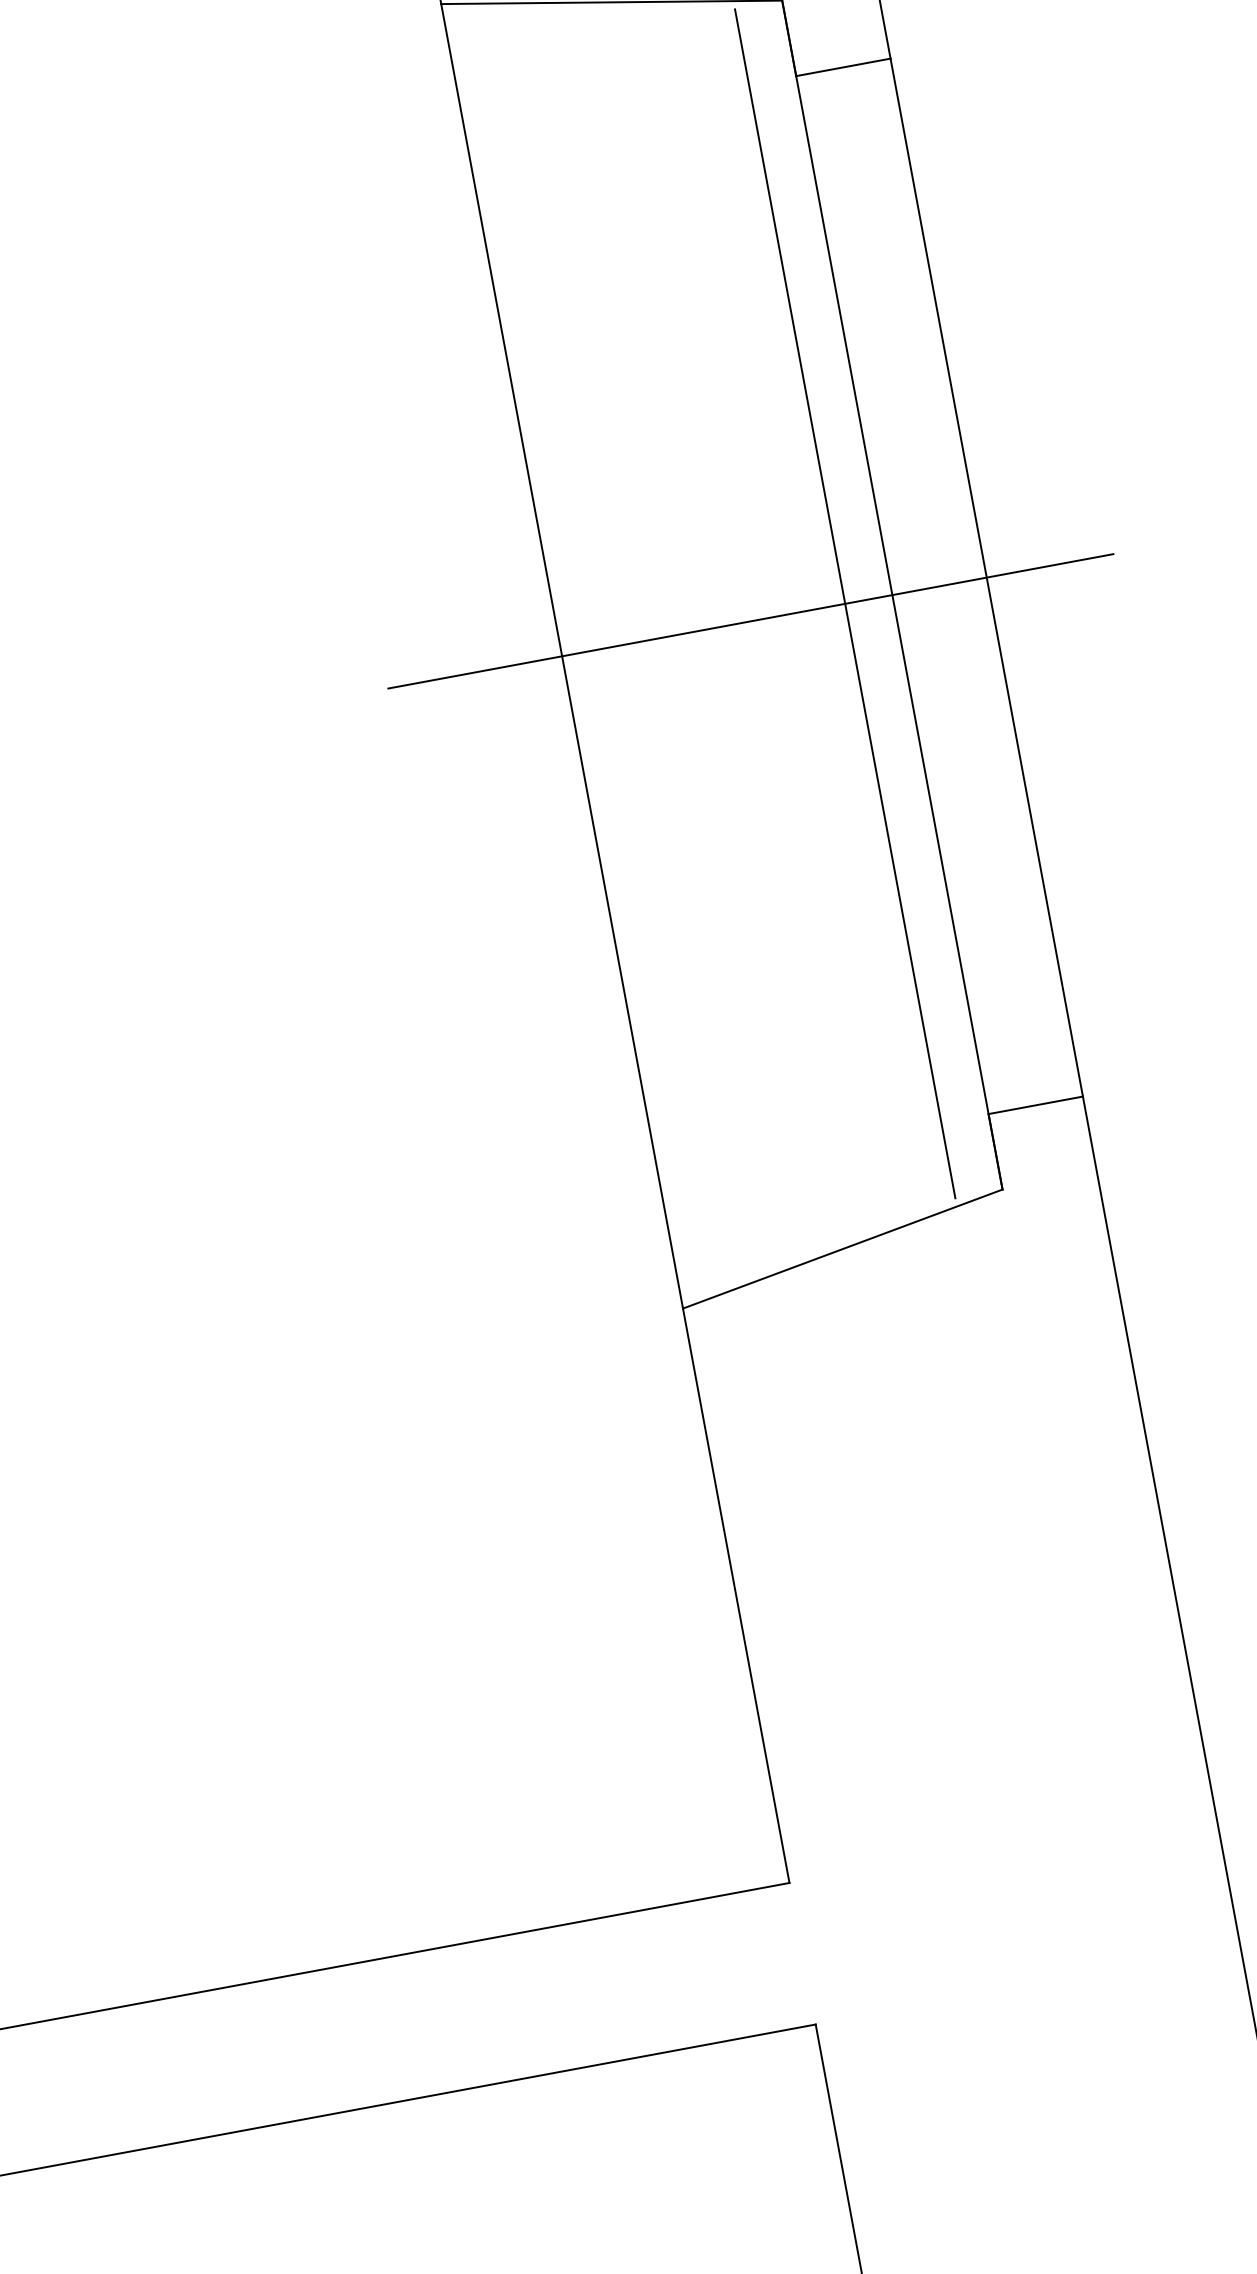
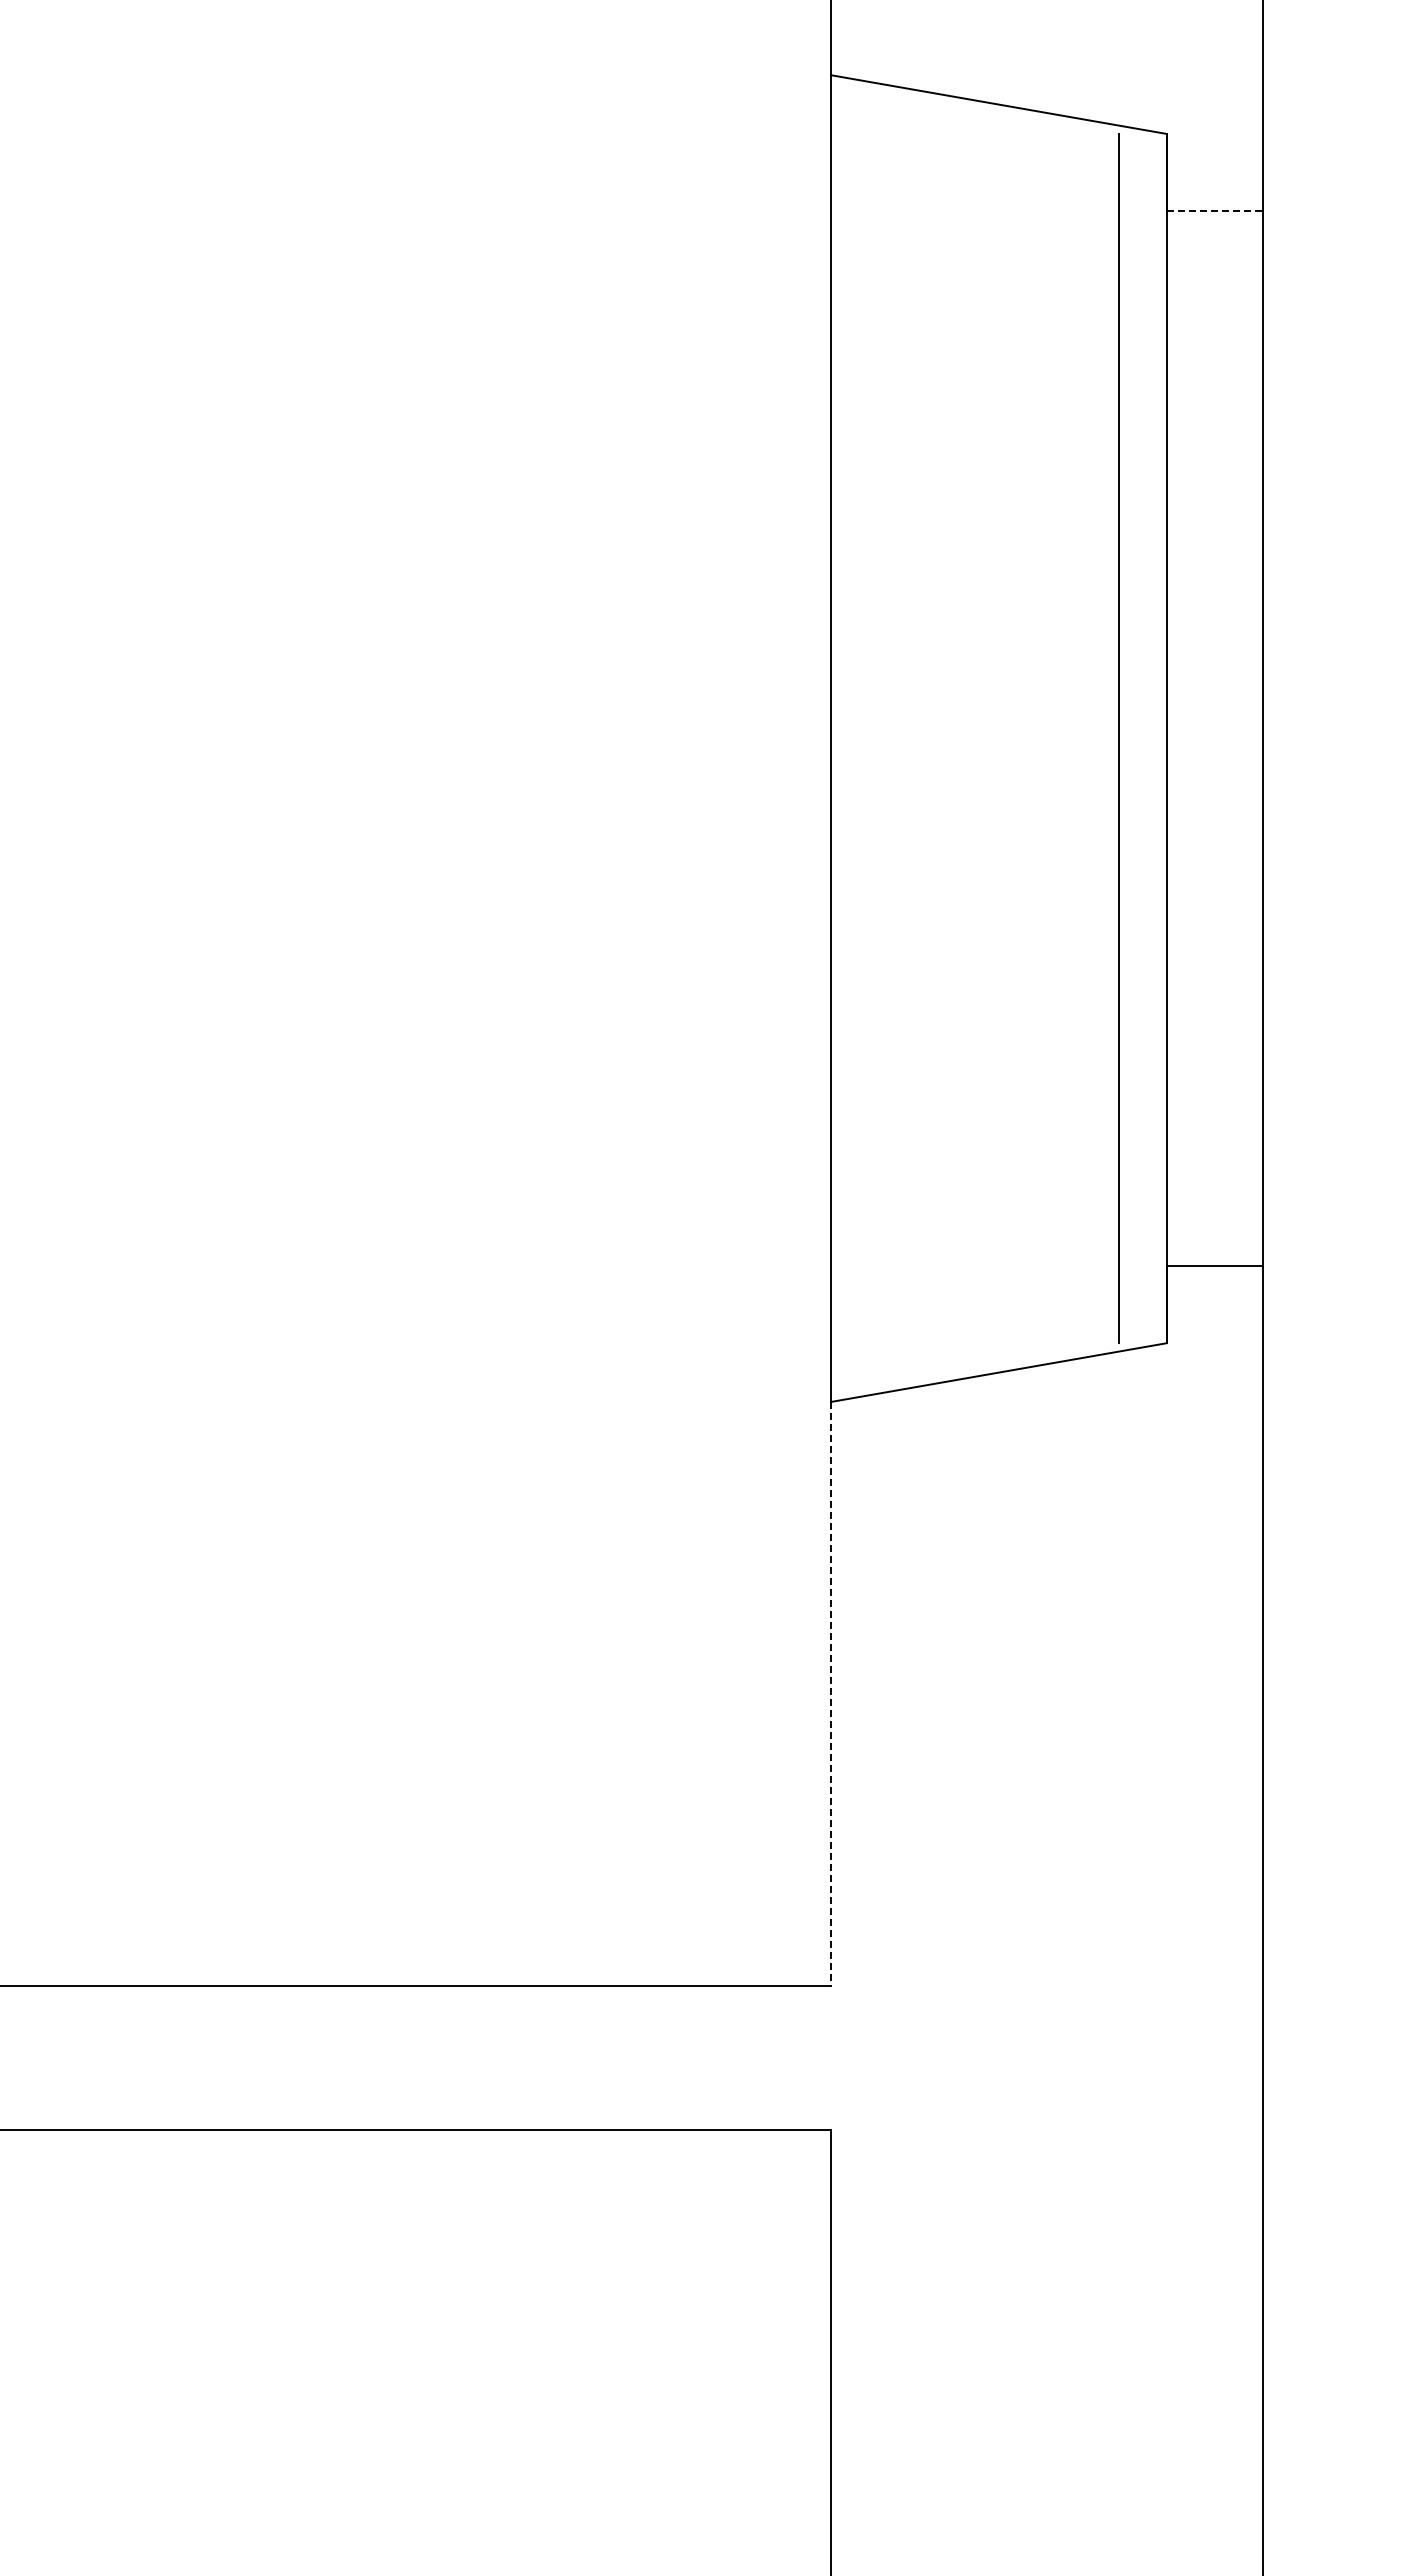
line: (842, 67) -> (1214, 210), solid -> dashed
line: (750, 621) -> (1022, 738), removed
line: (736, 1596) -> (831, 1694), solid -> dashed

